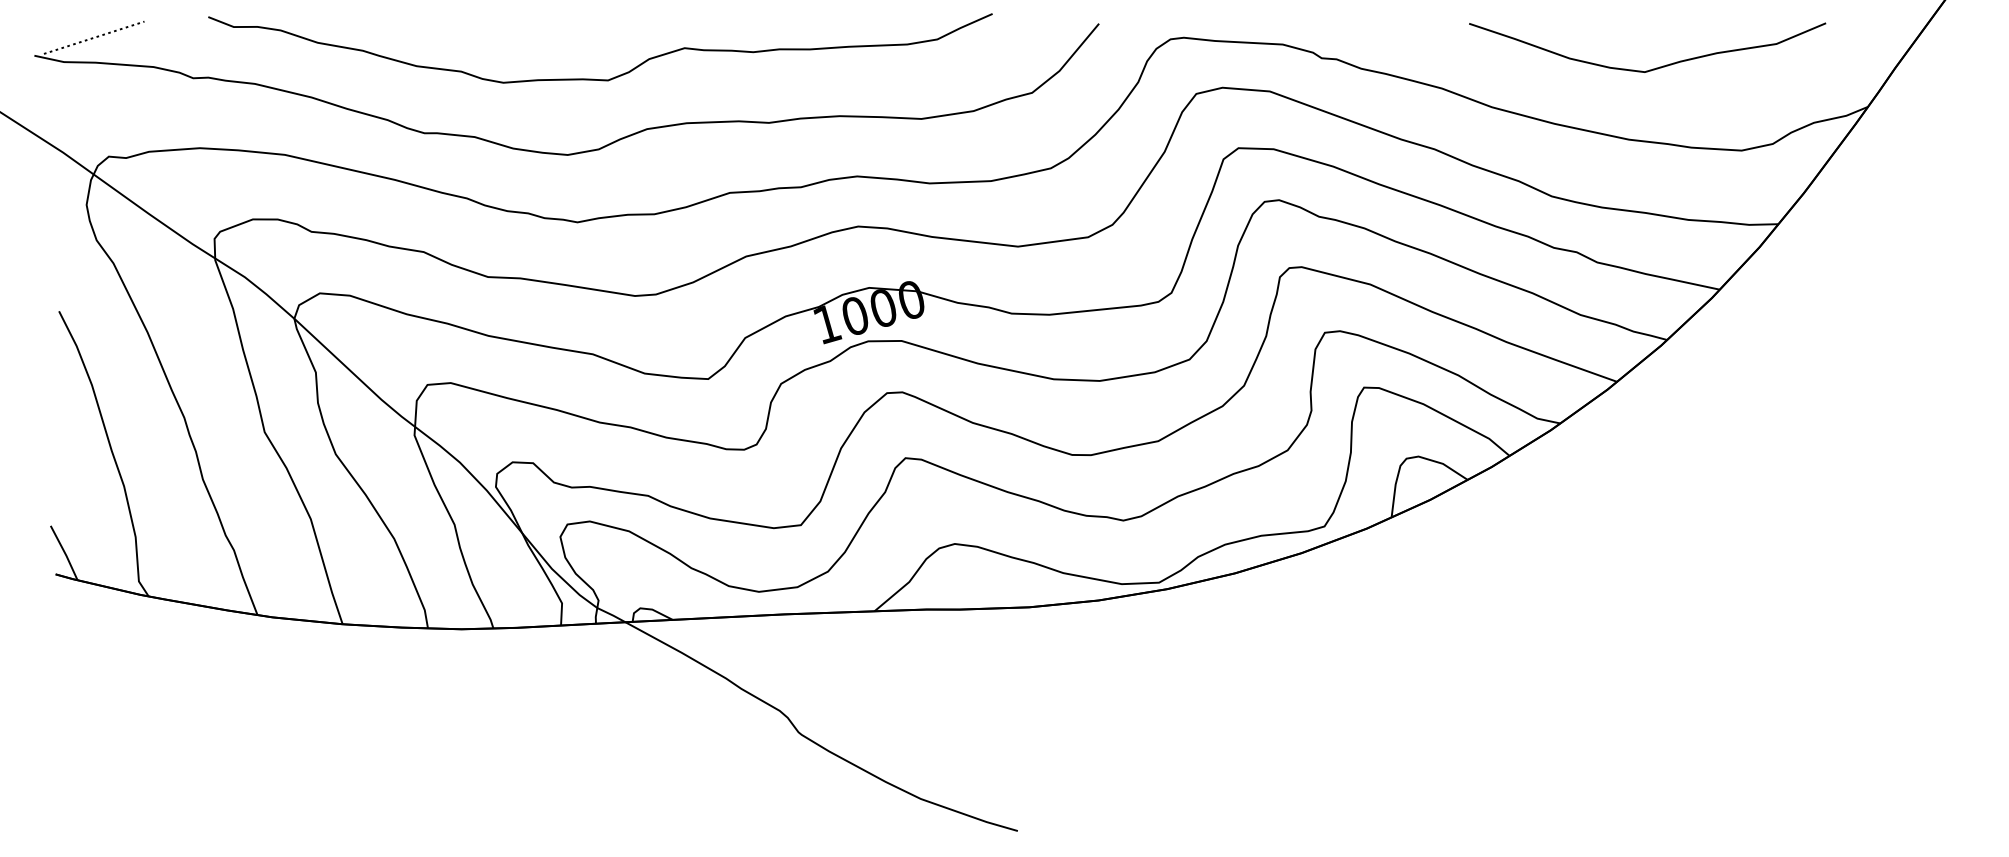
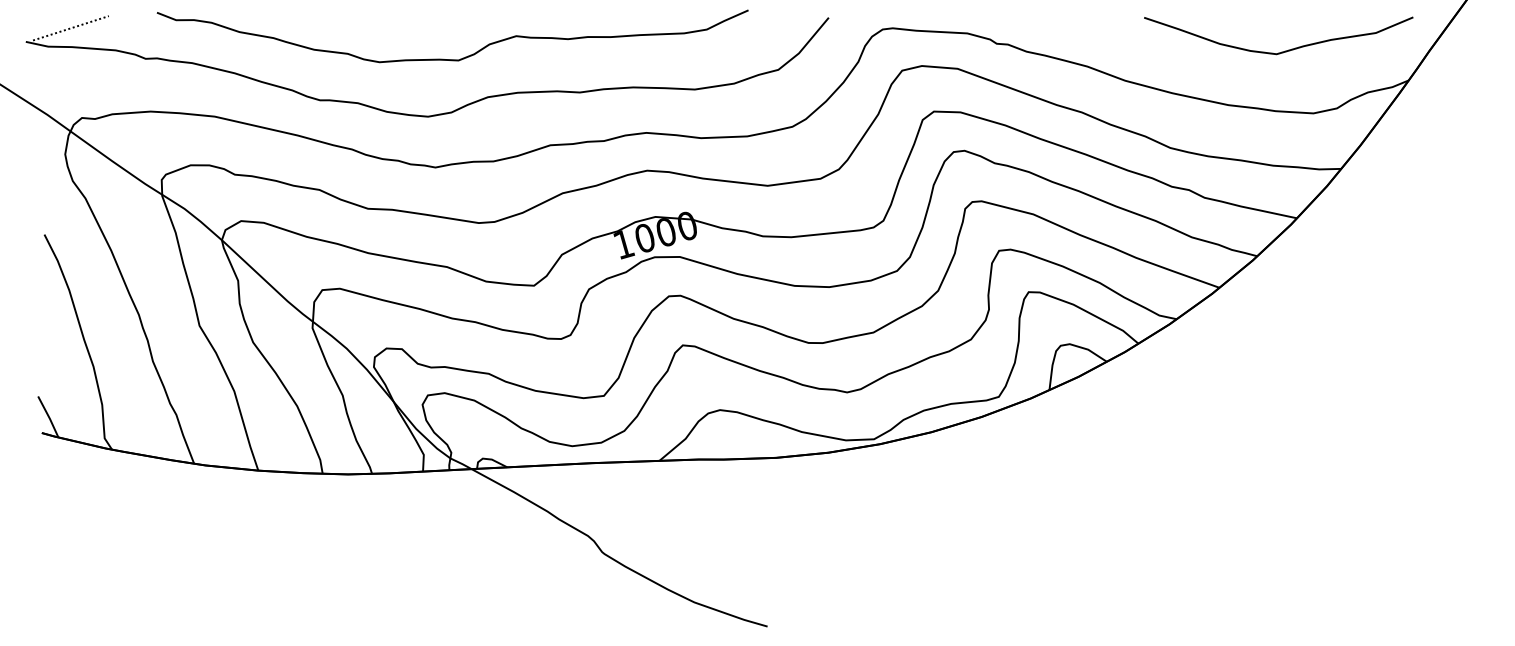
curve: (1653, 68) -> (1283, 51), moved

